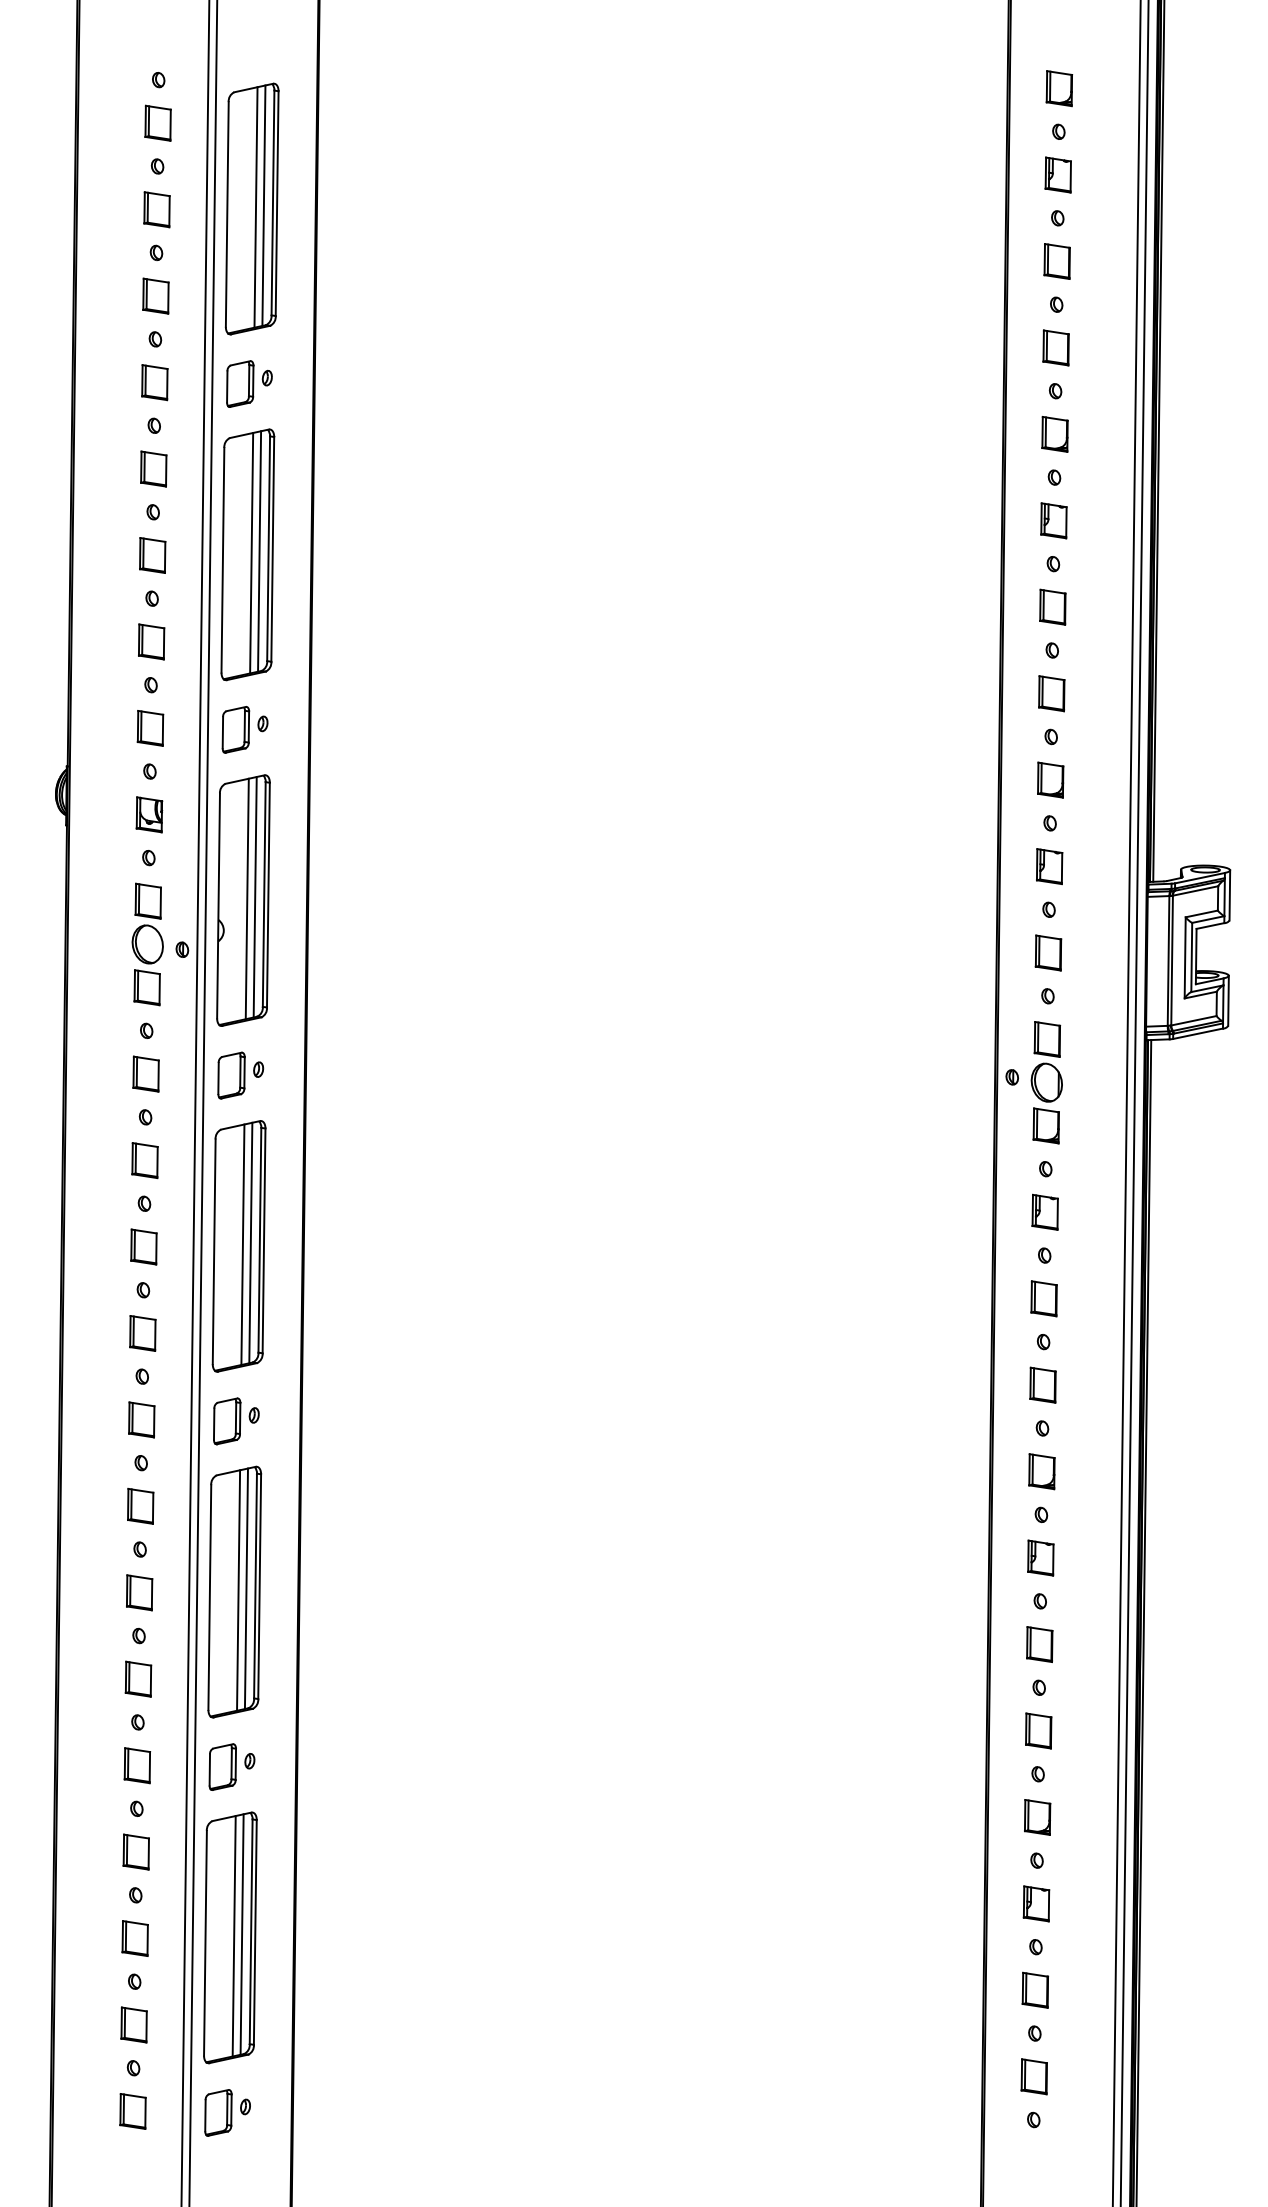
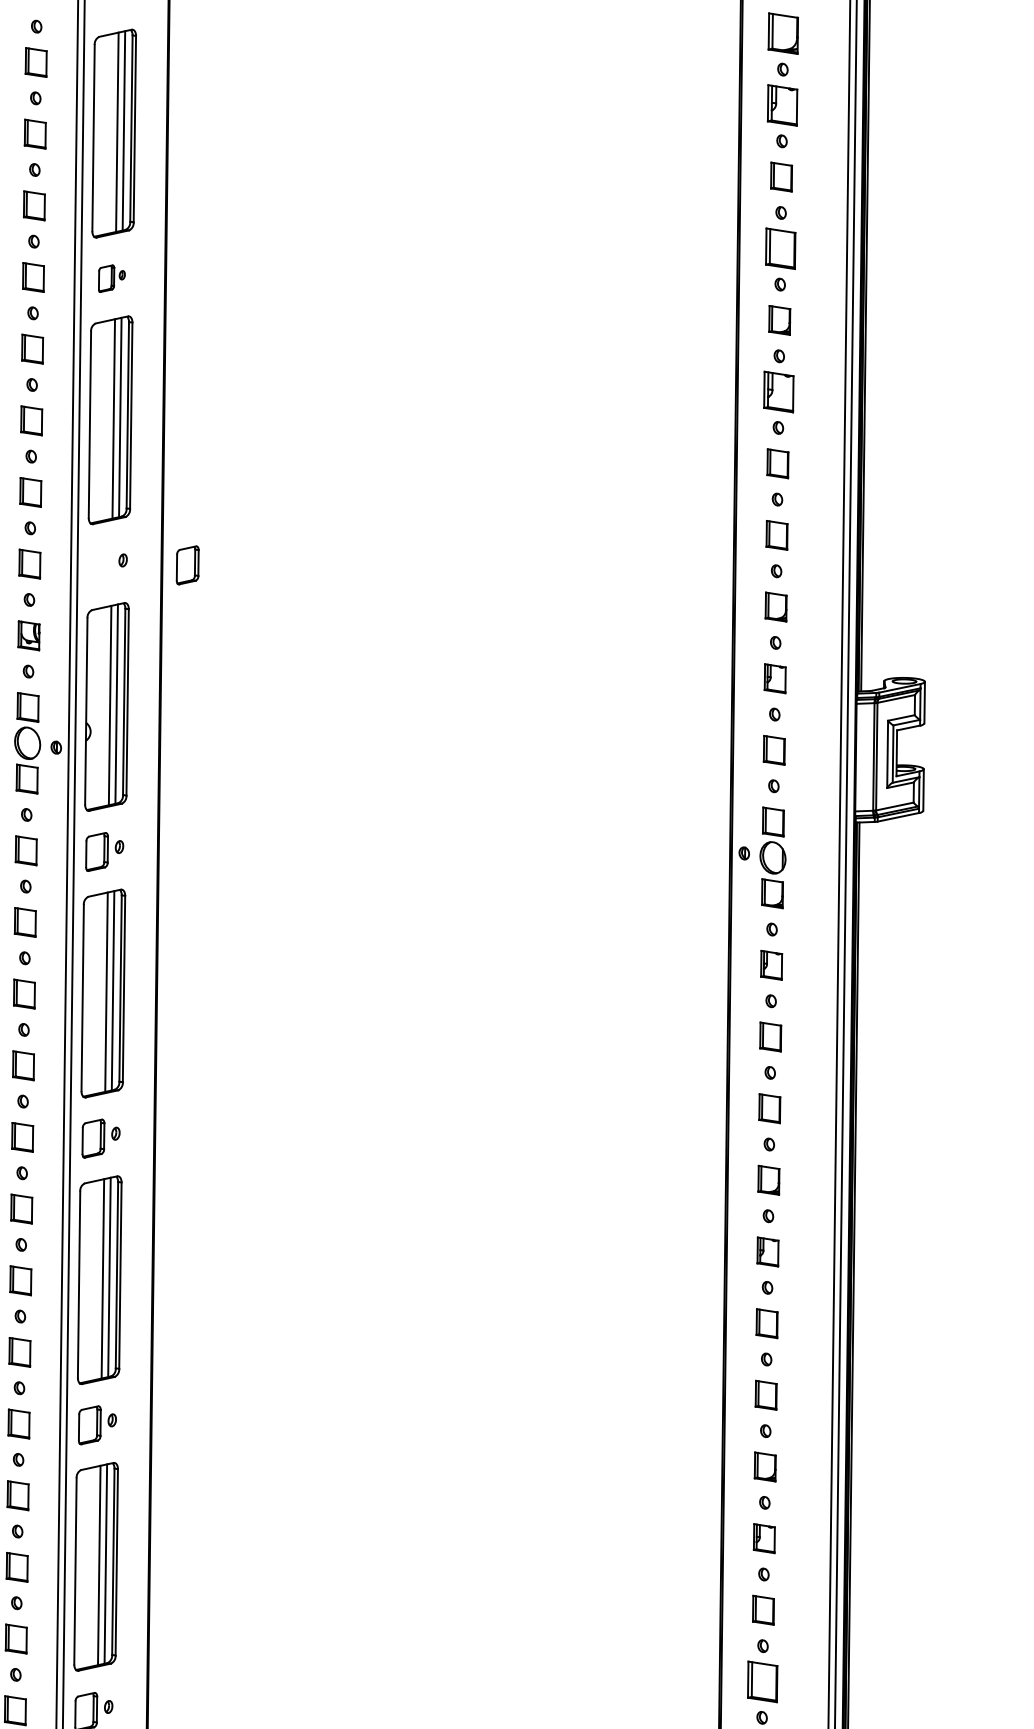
part: (1059, 88) -> (783, 33), size x1.4
part: (1057, 174) -> (781, 104), size x1.4
part: (1055, 347) -> (780, 248), size x1.4
part: (249, 383) -> (111, 278), size x0.7
part: (1053, 520) -> (778, 391), size x1.4
part: (235, 729) -> (187, 565), moved
part: (1033, 2076) -> (761, 1681), size x1.4

